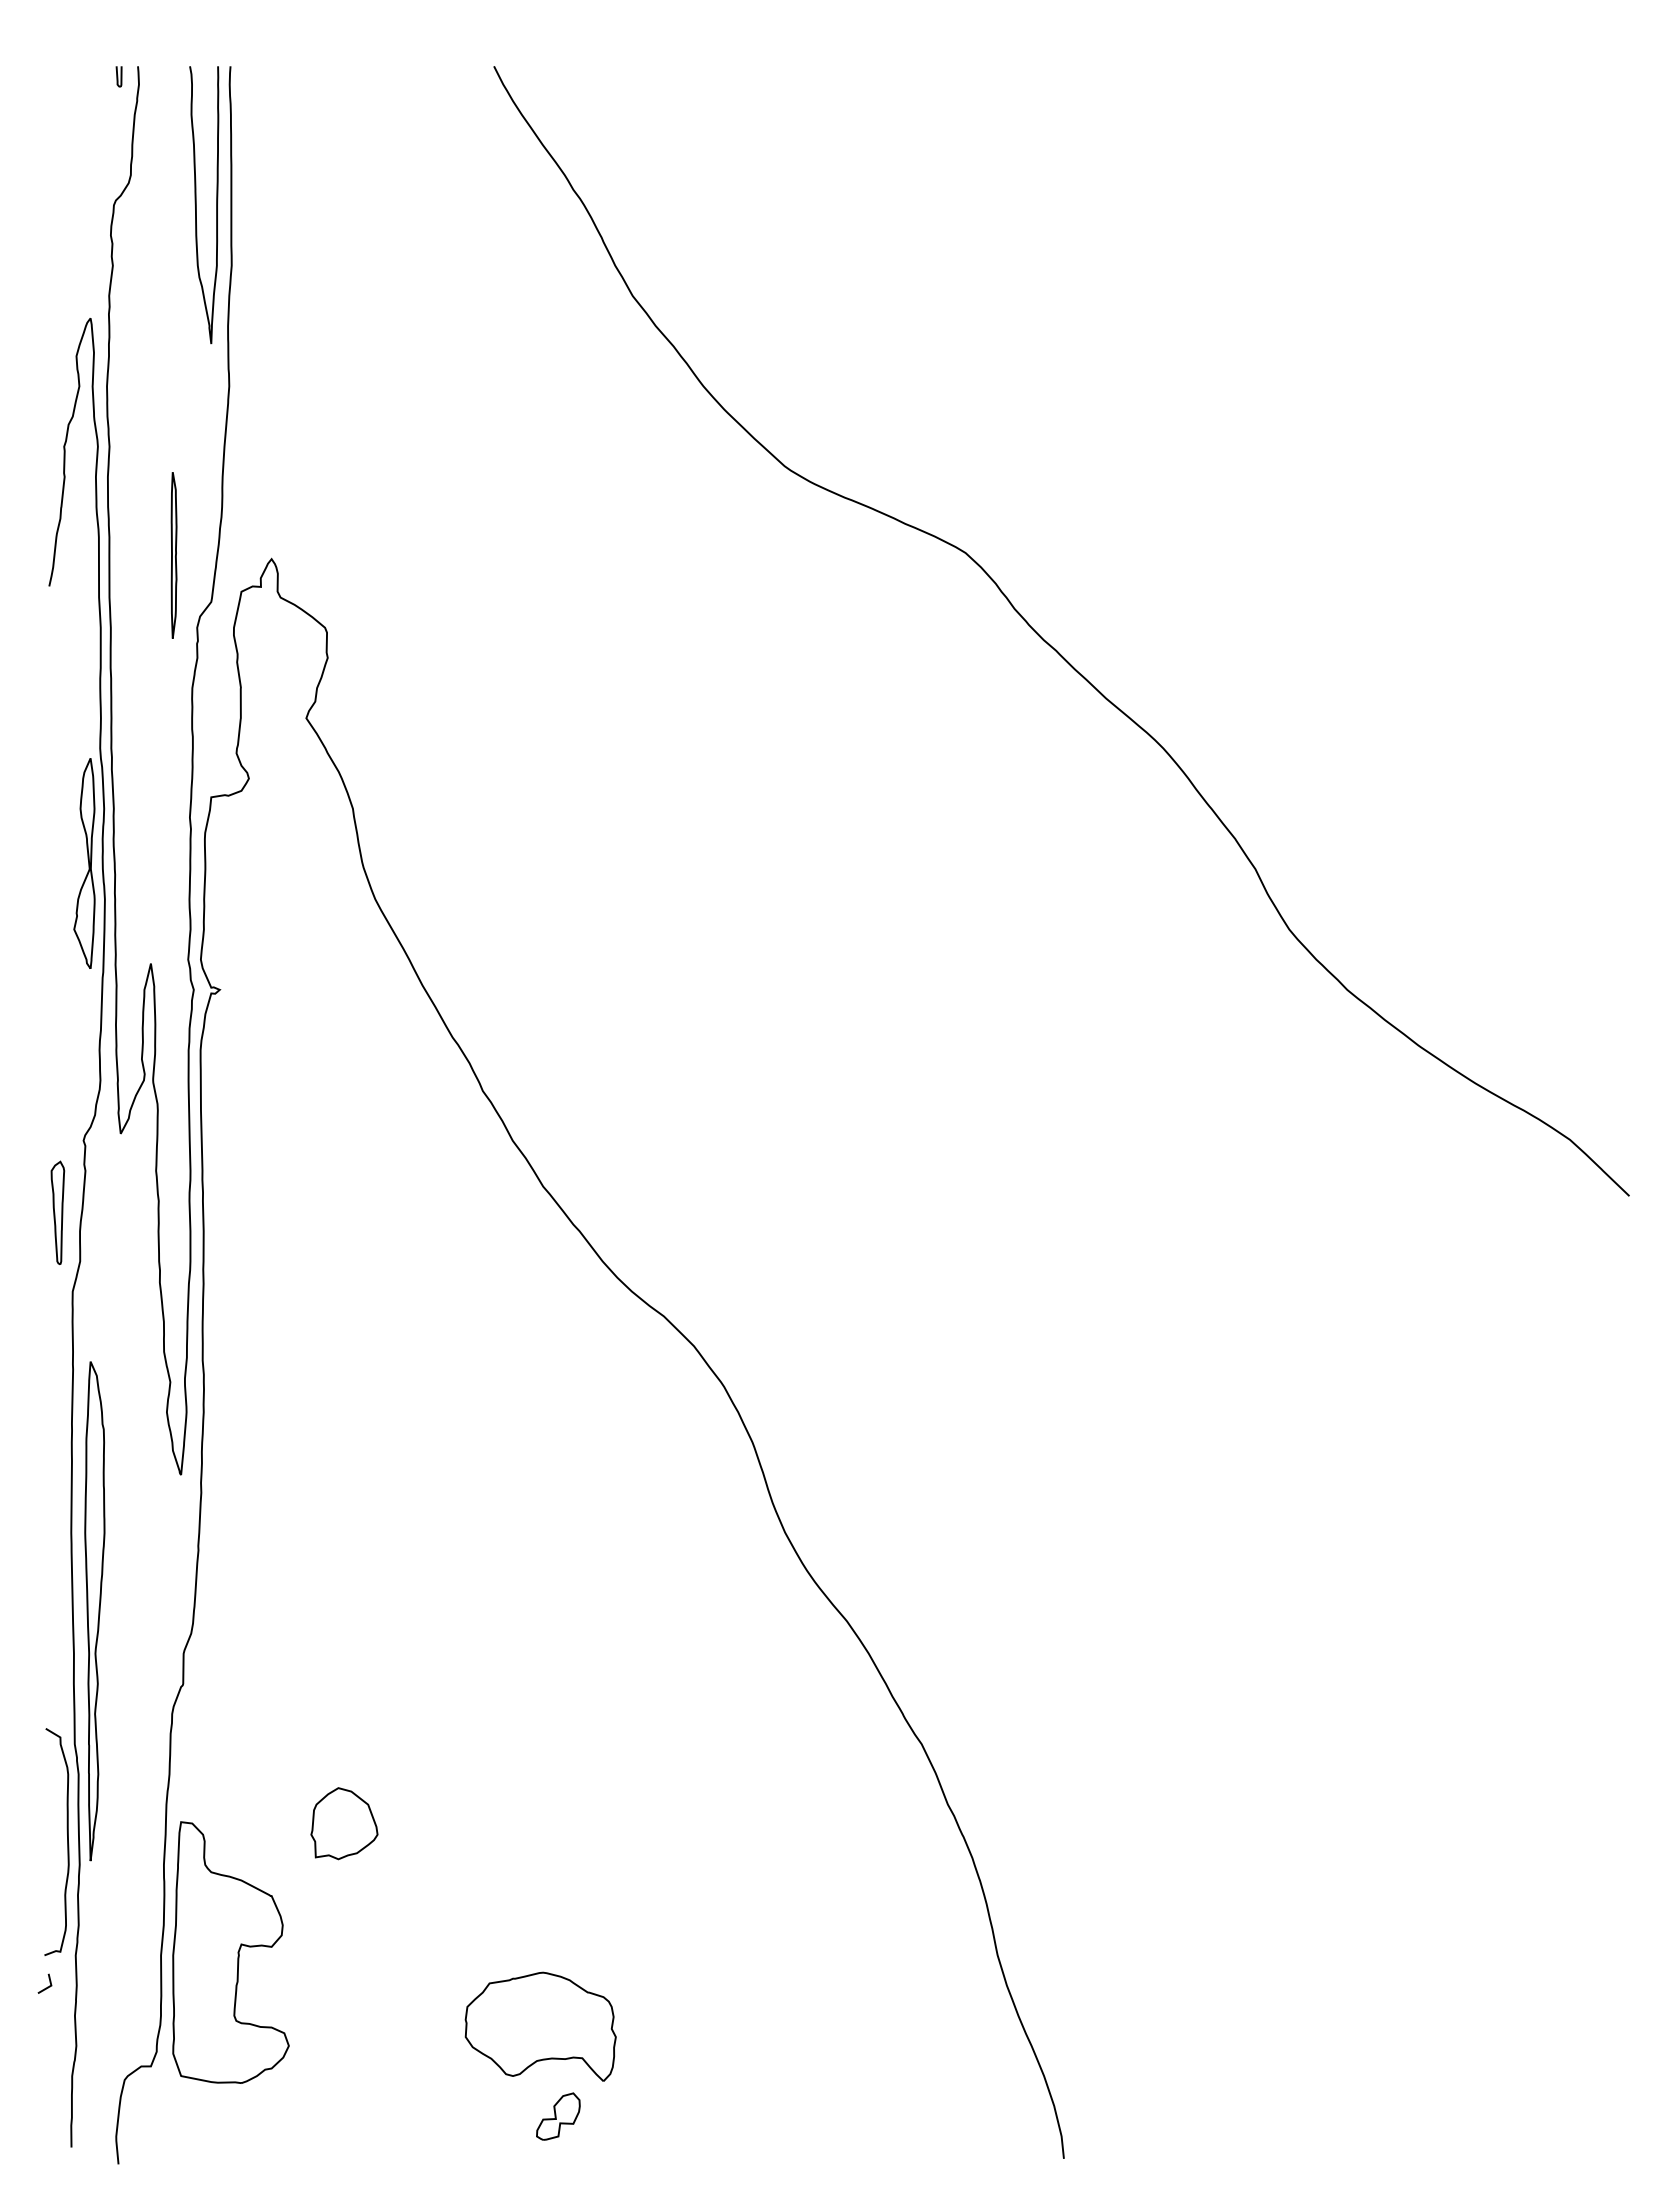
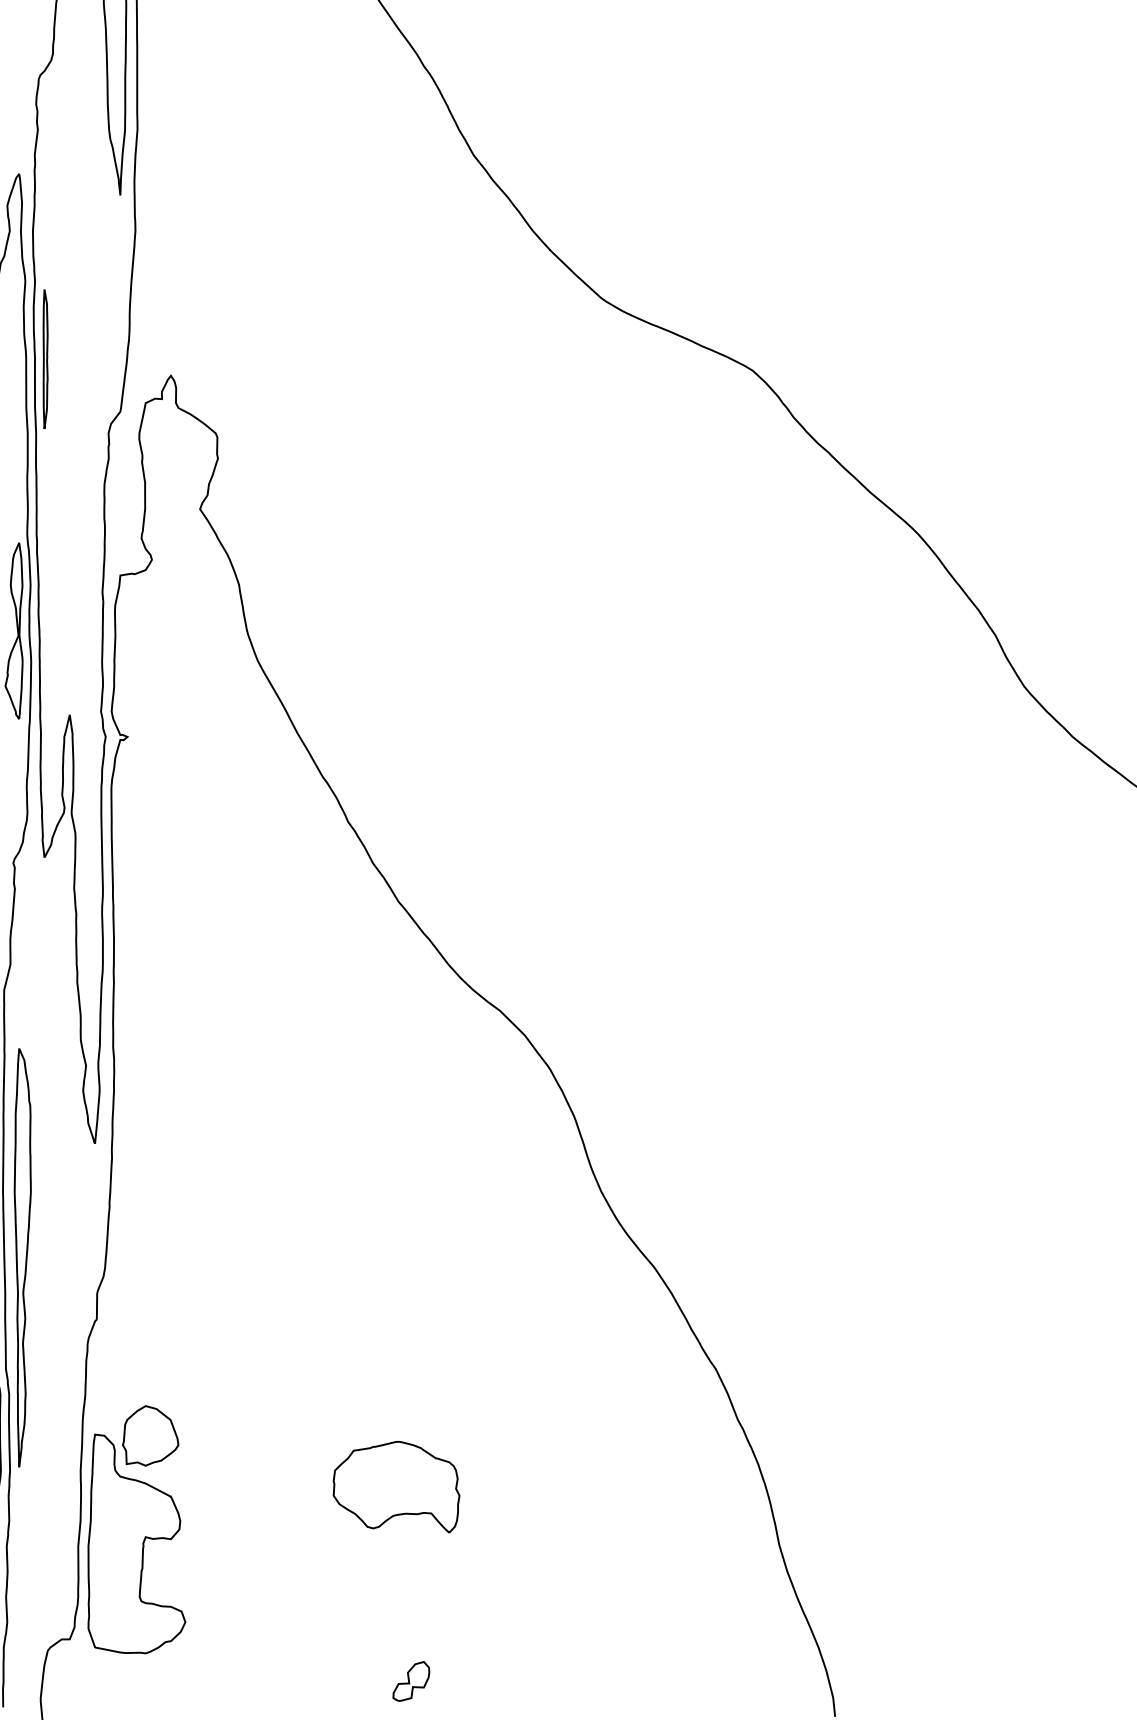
part: (173, 555) -> (45, 359), moved
part: (344, 1823) -> (150, 1435), moved
part: (540, 2026) -> (396, 1486), moved

